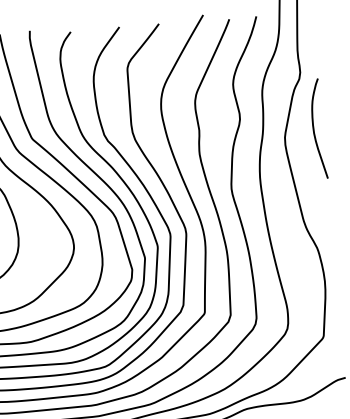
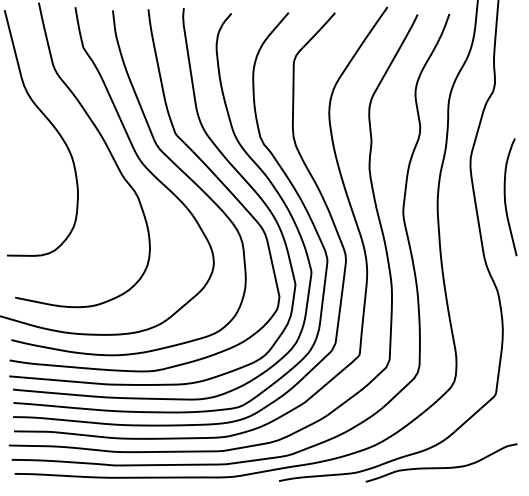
curve: (314, 129) -> (505, 197), moved

